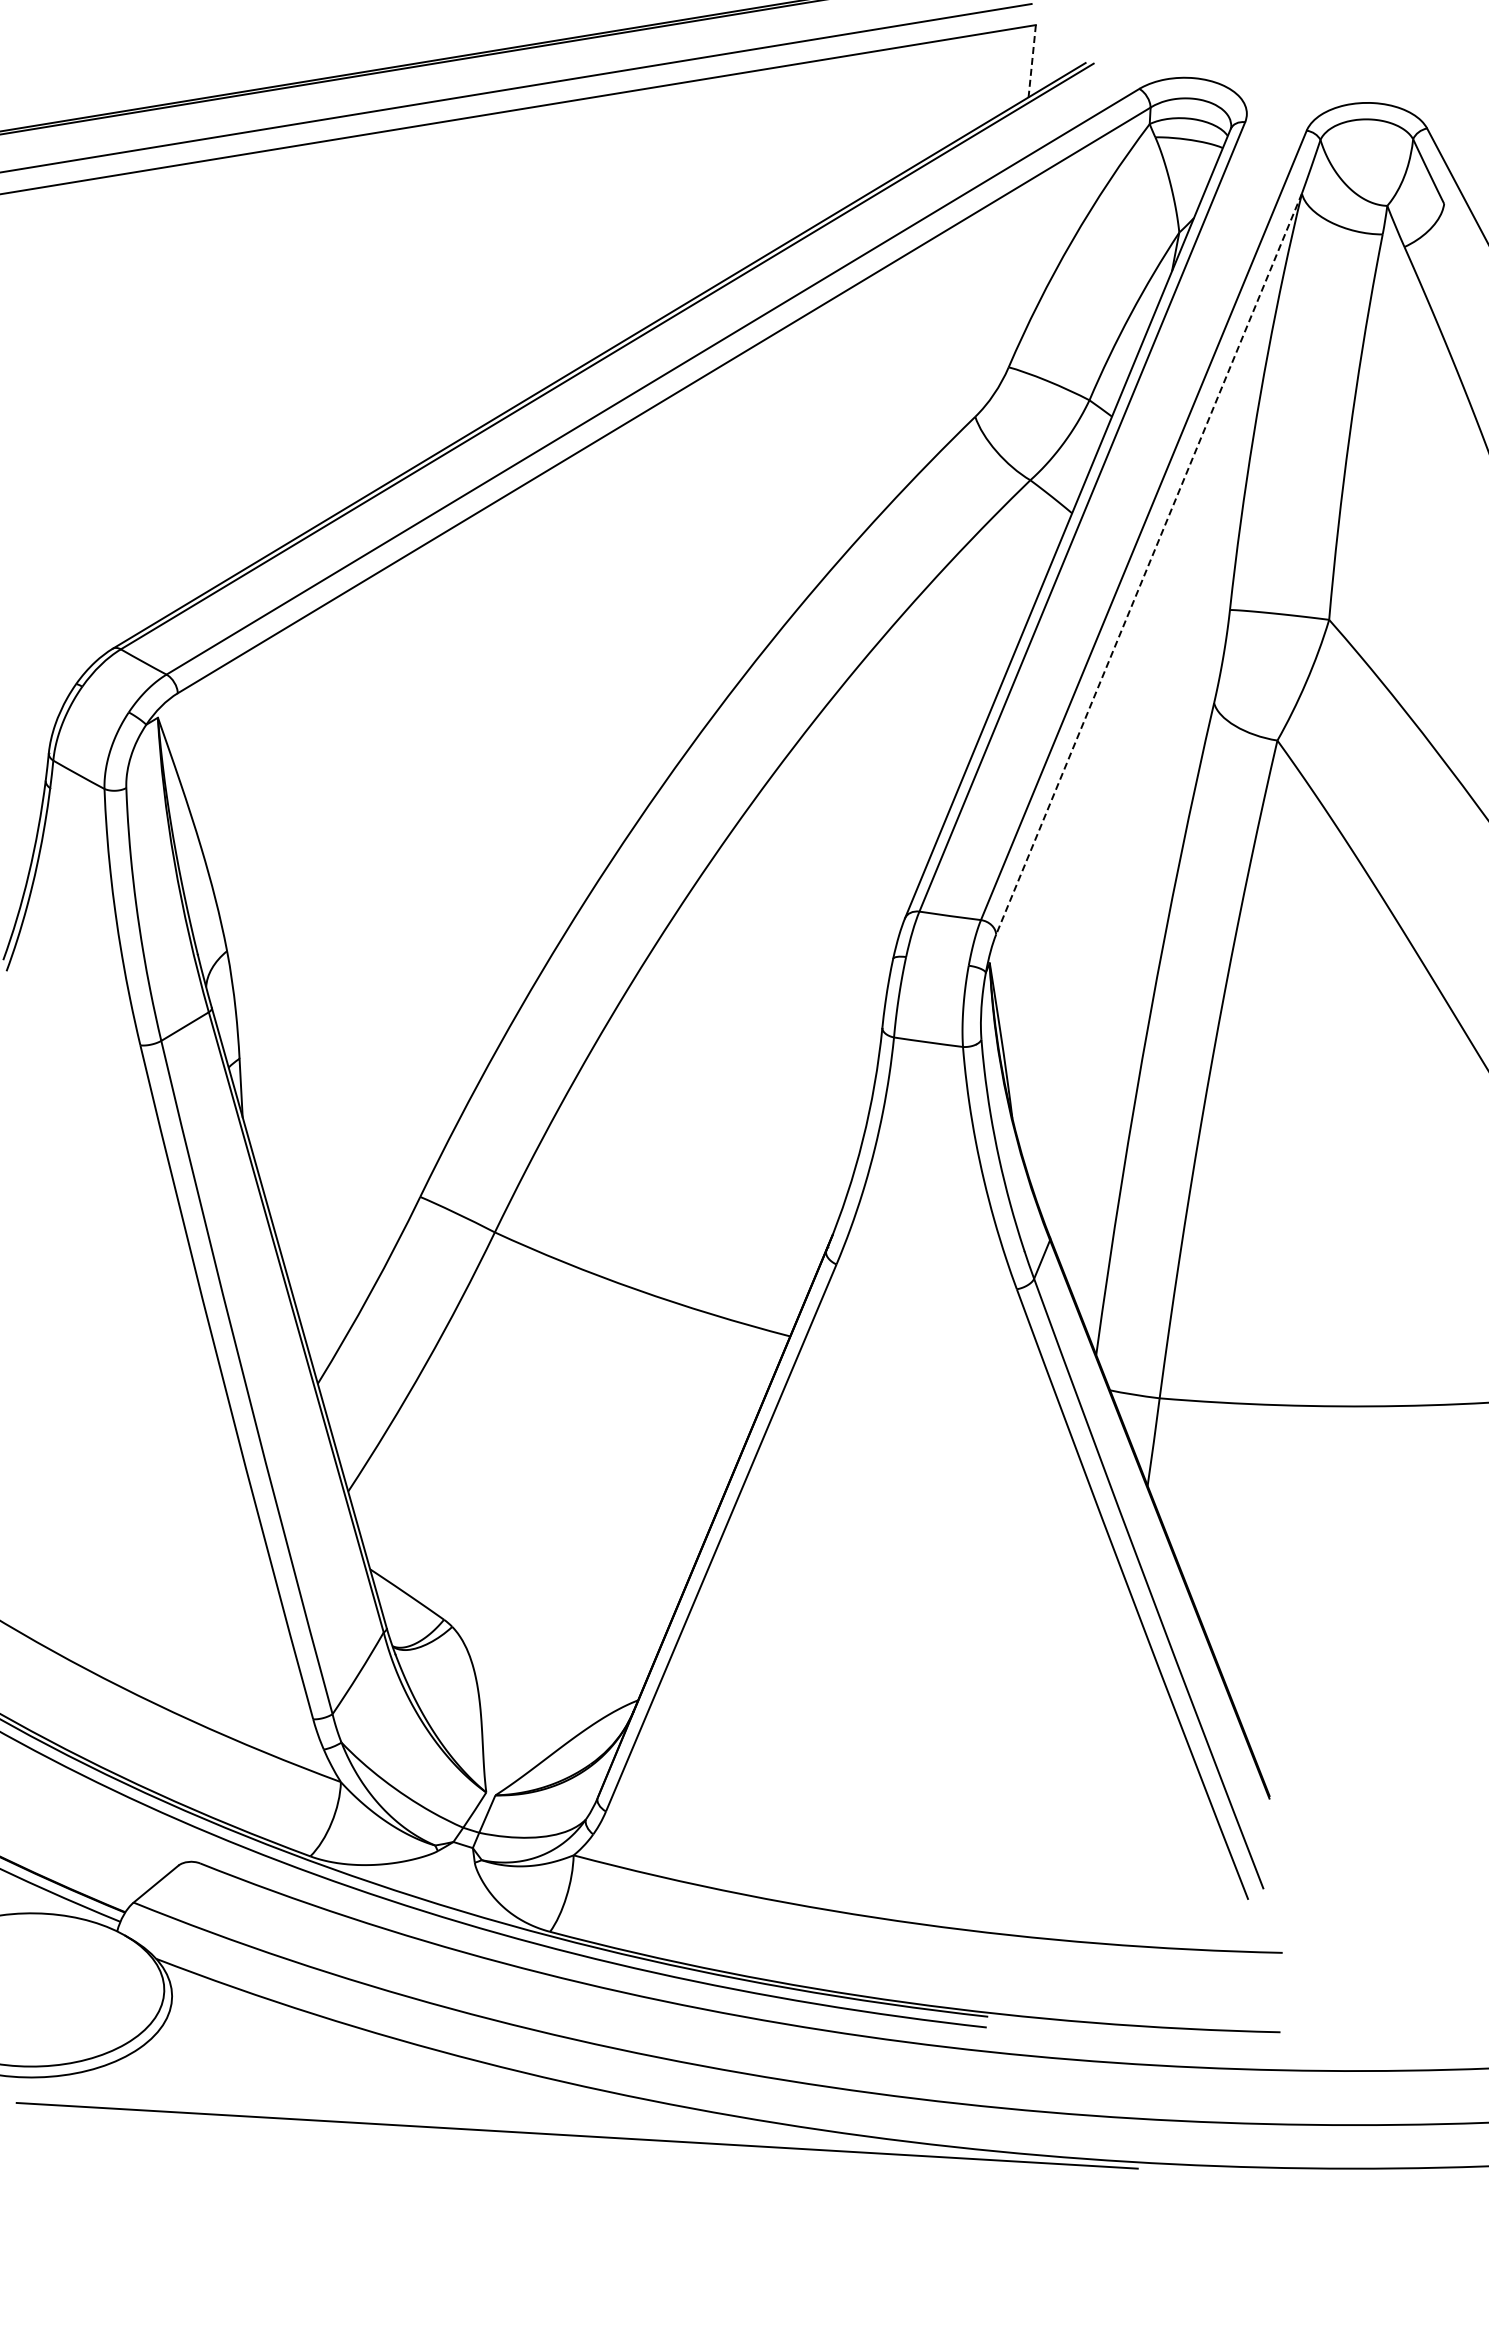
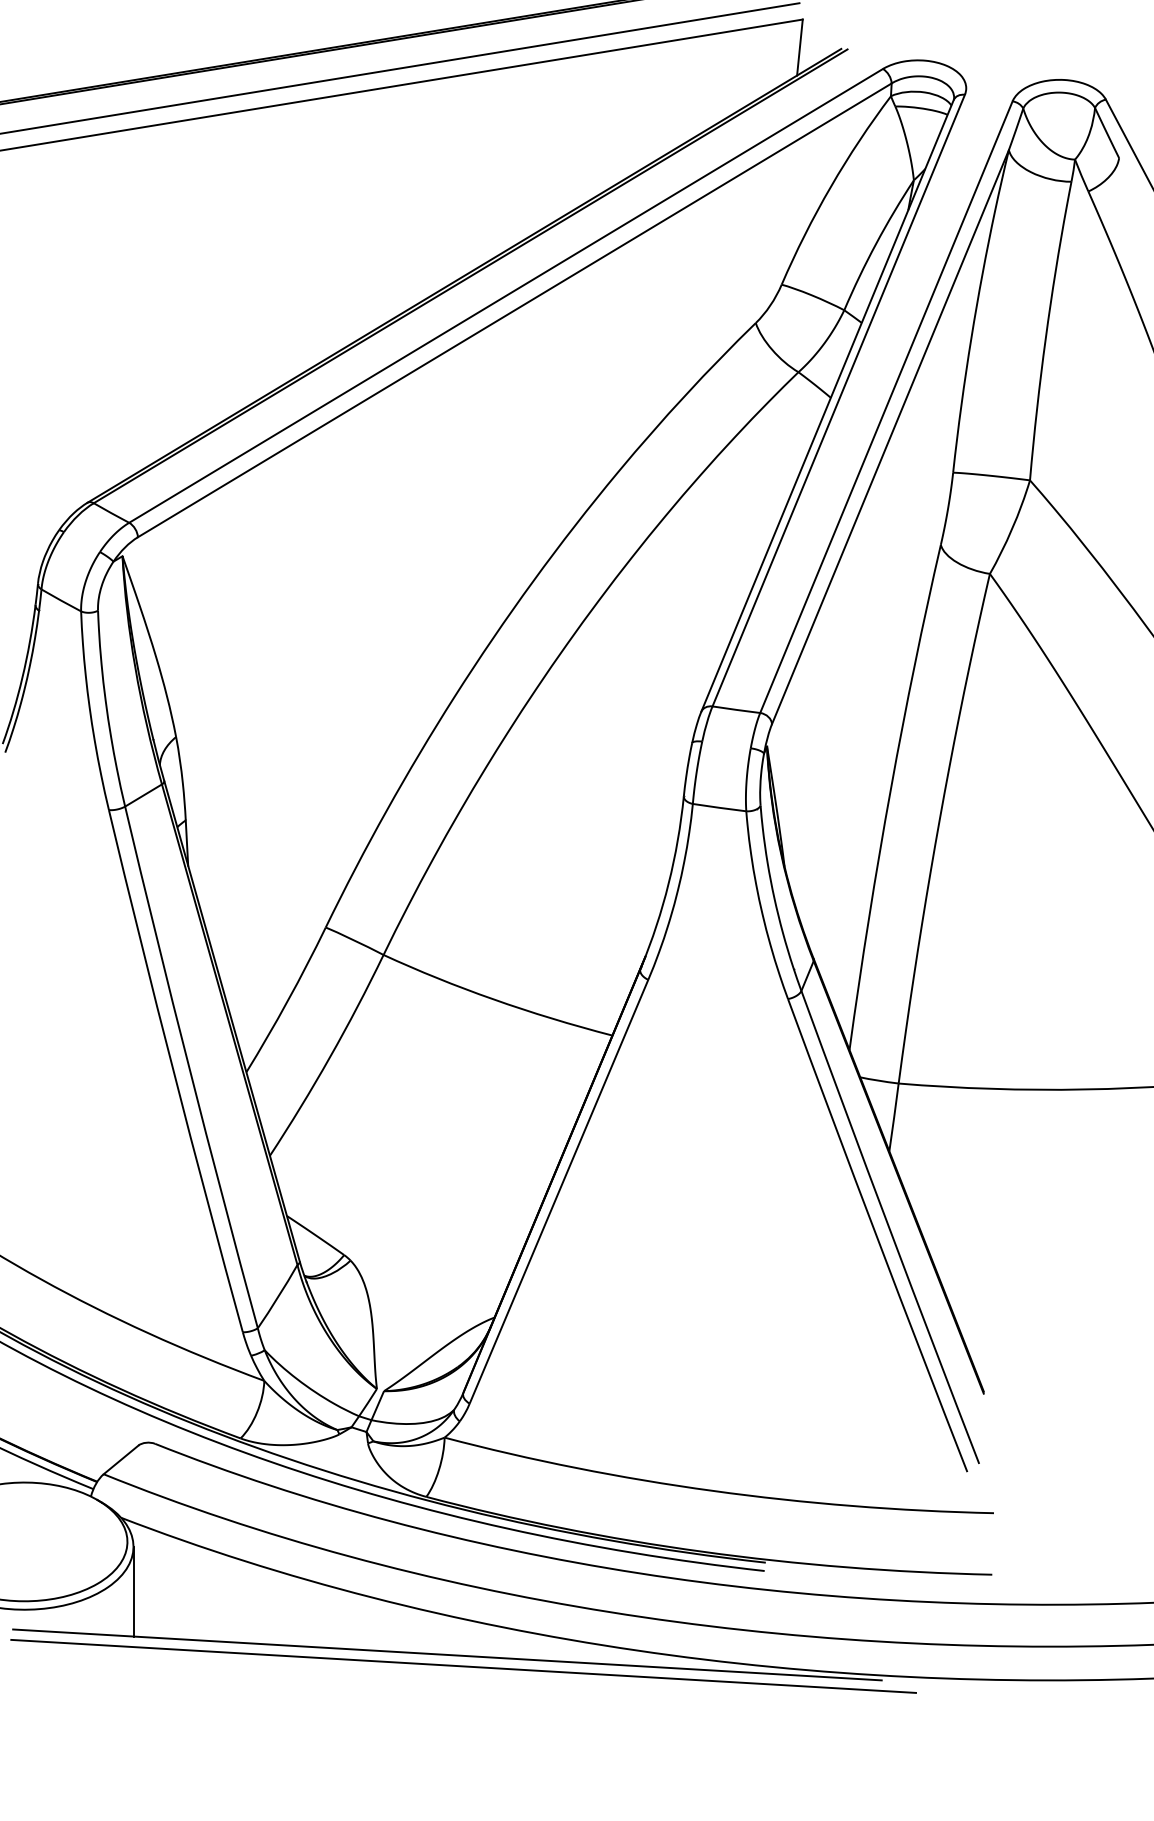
line: (1032, 61) -> (800, 47), dashed -> solid
line: (1149, 564) -> (890, 437), dashed -> solid
line: (172, 2054) -> (133, 1591), added
line: (598, 2150) -> (463, 1666), added

